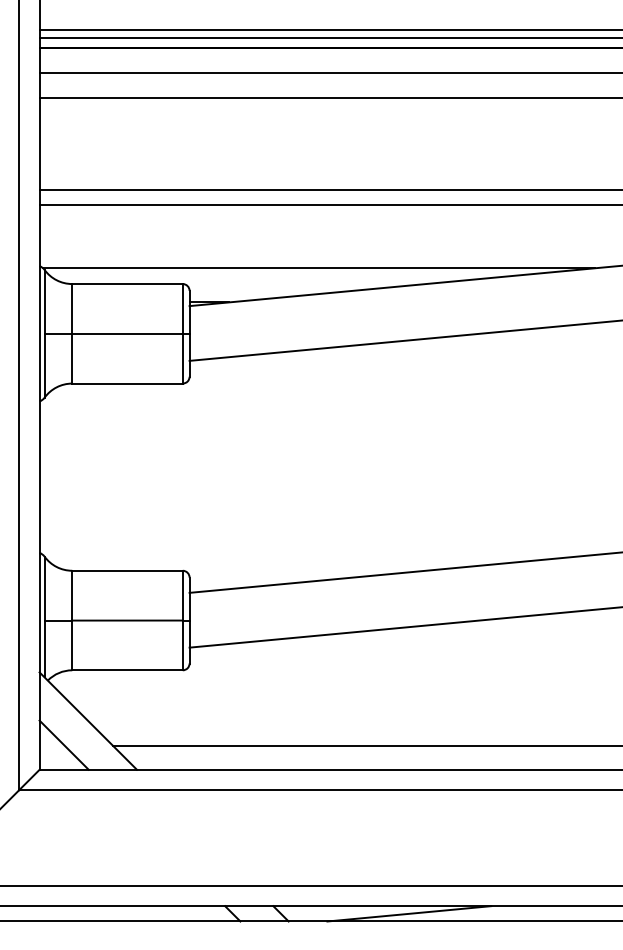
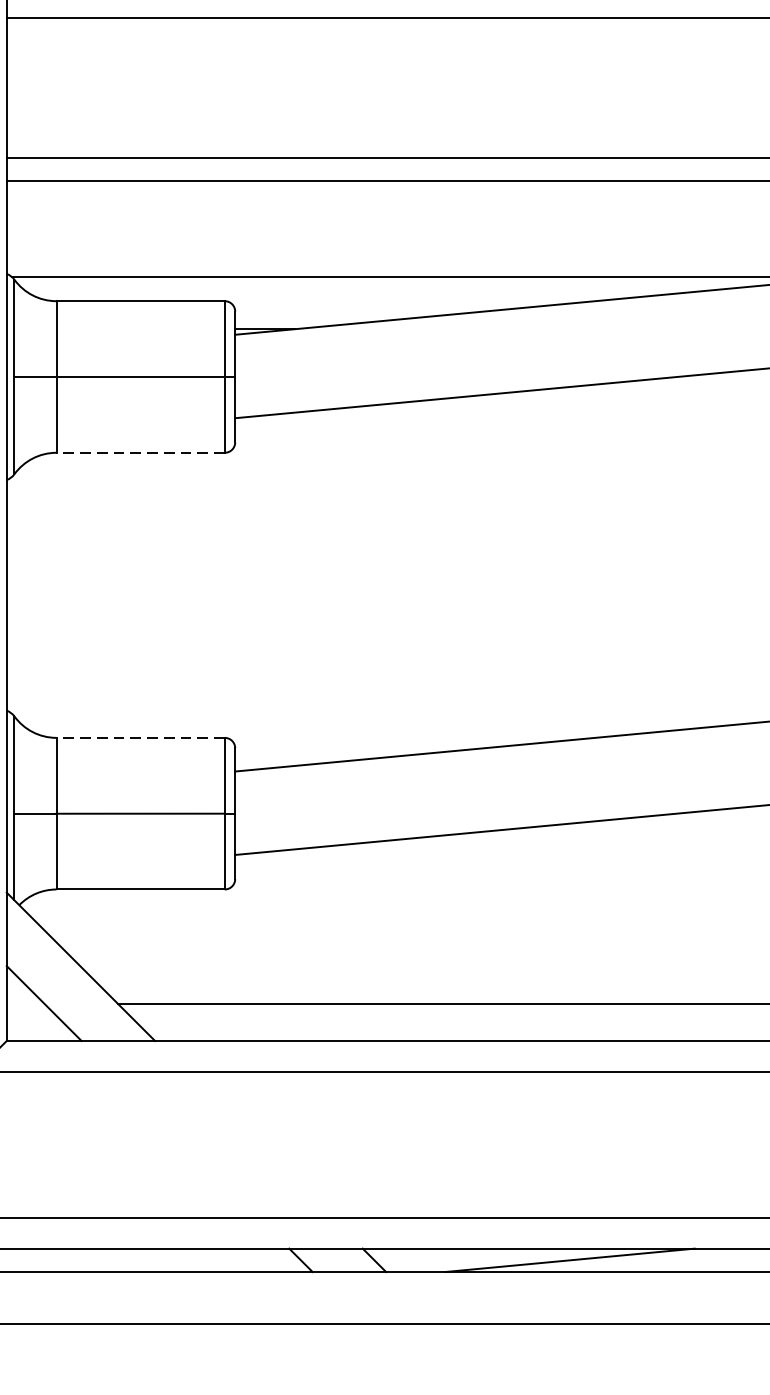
line: (127, 383) -> (140, 452), solid -> dashed
line: (127, 570) -> (140, 737), solid -> dashed

